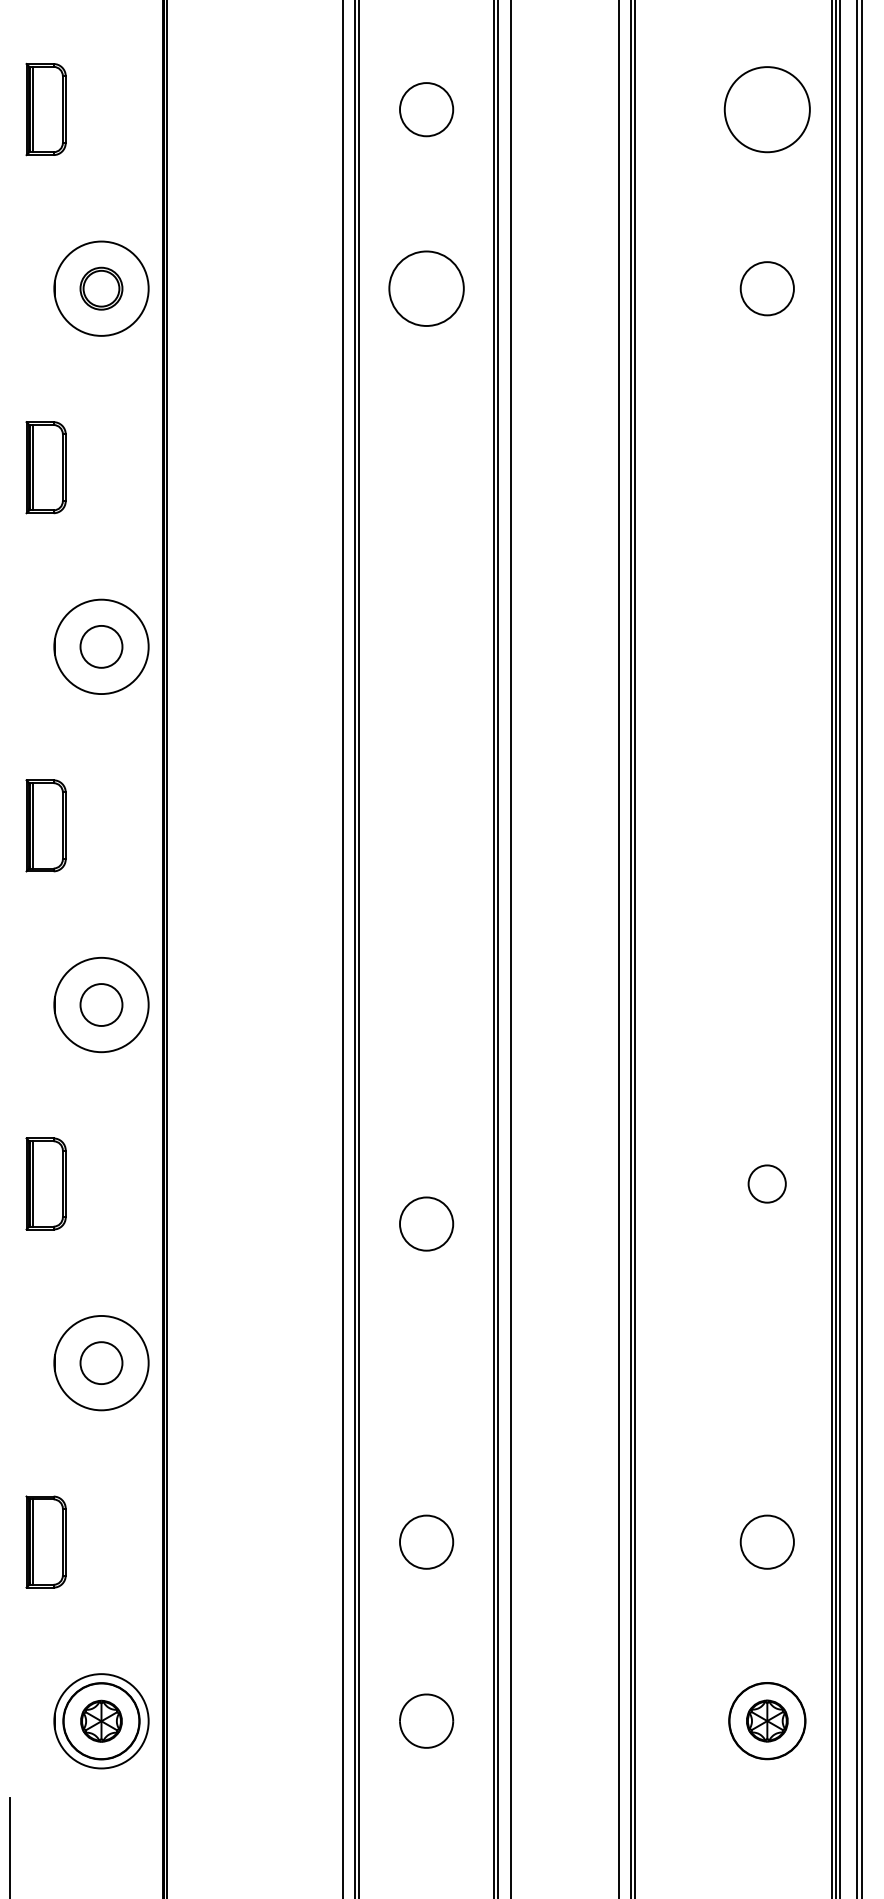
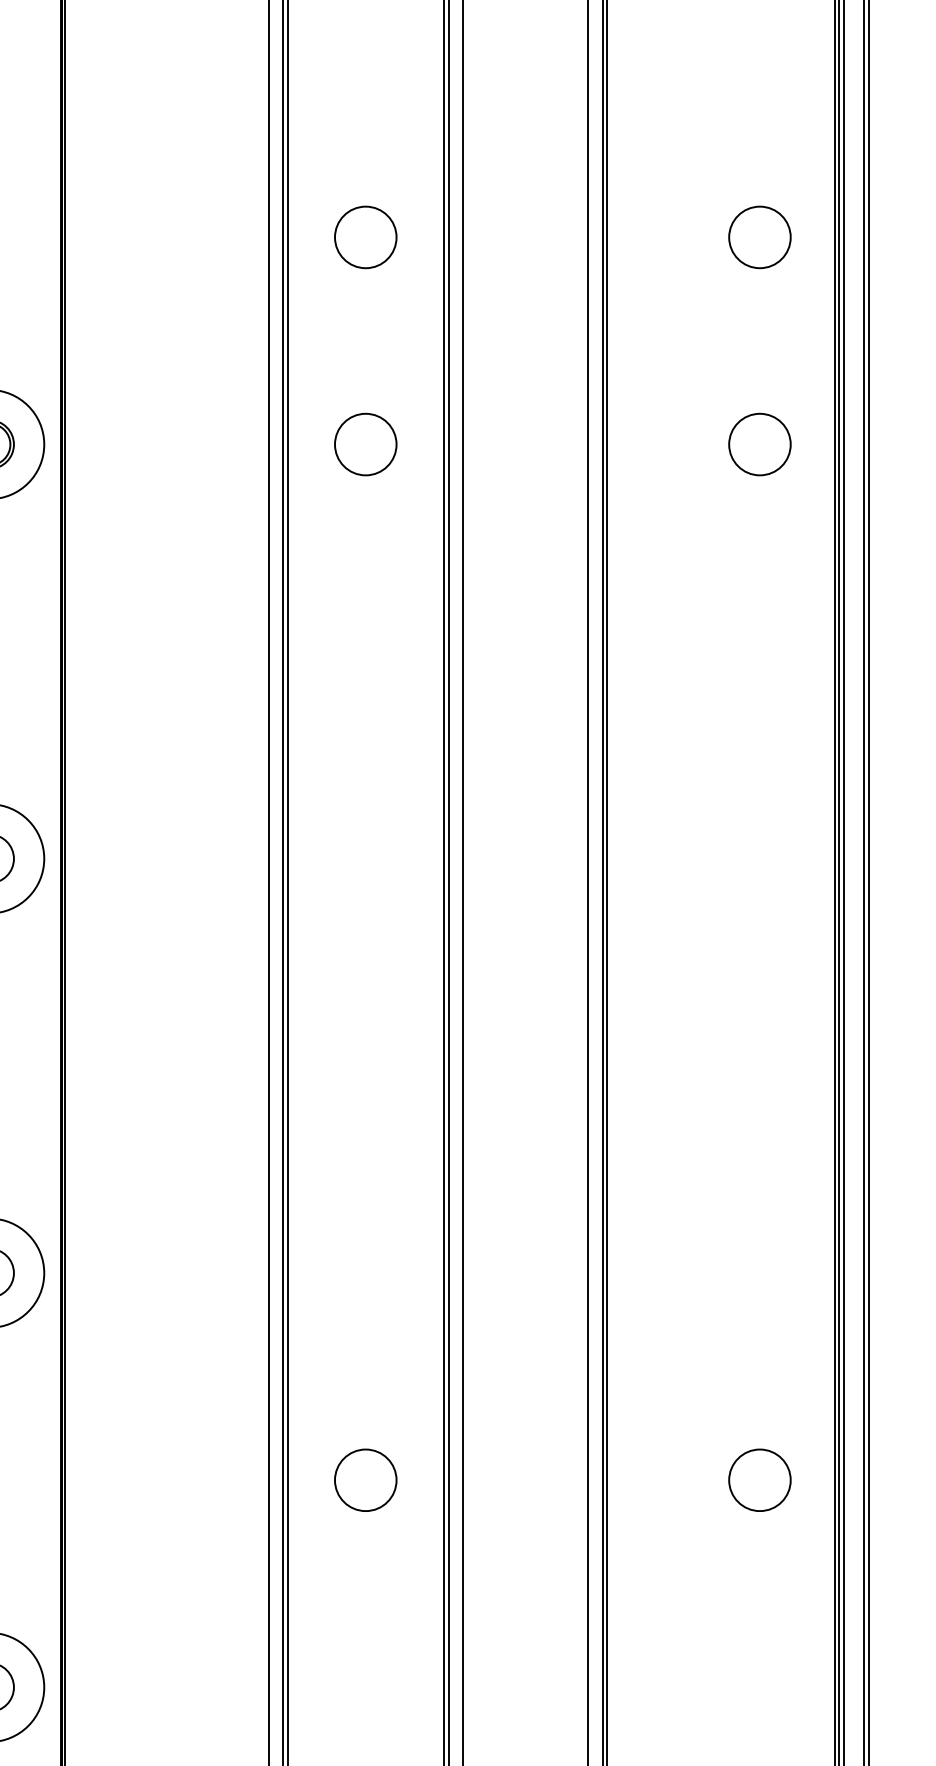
circle: (766, 109) -> (758, 237), size x0.62
circle: (426, 288) -> (365, 444), size x0.71
circle: (766, 1183) -> (758, 1479), size x1.43
circle: (426, 1223) -> (365, 1479), moved

